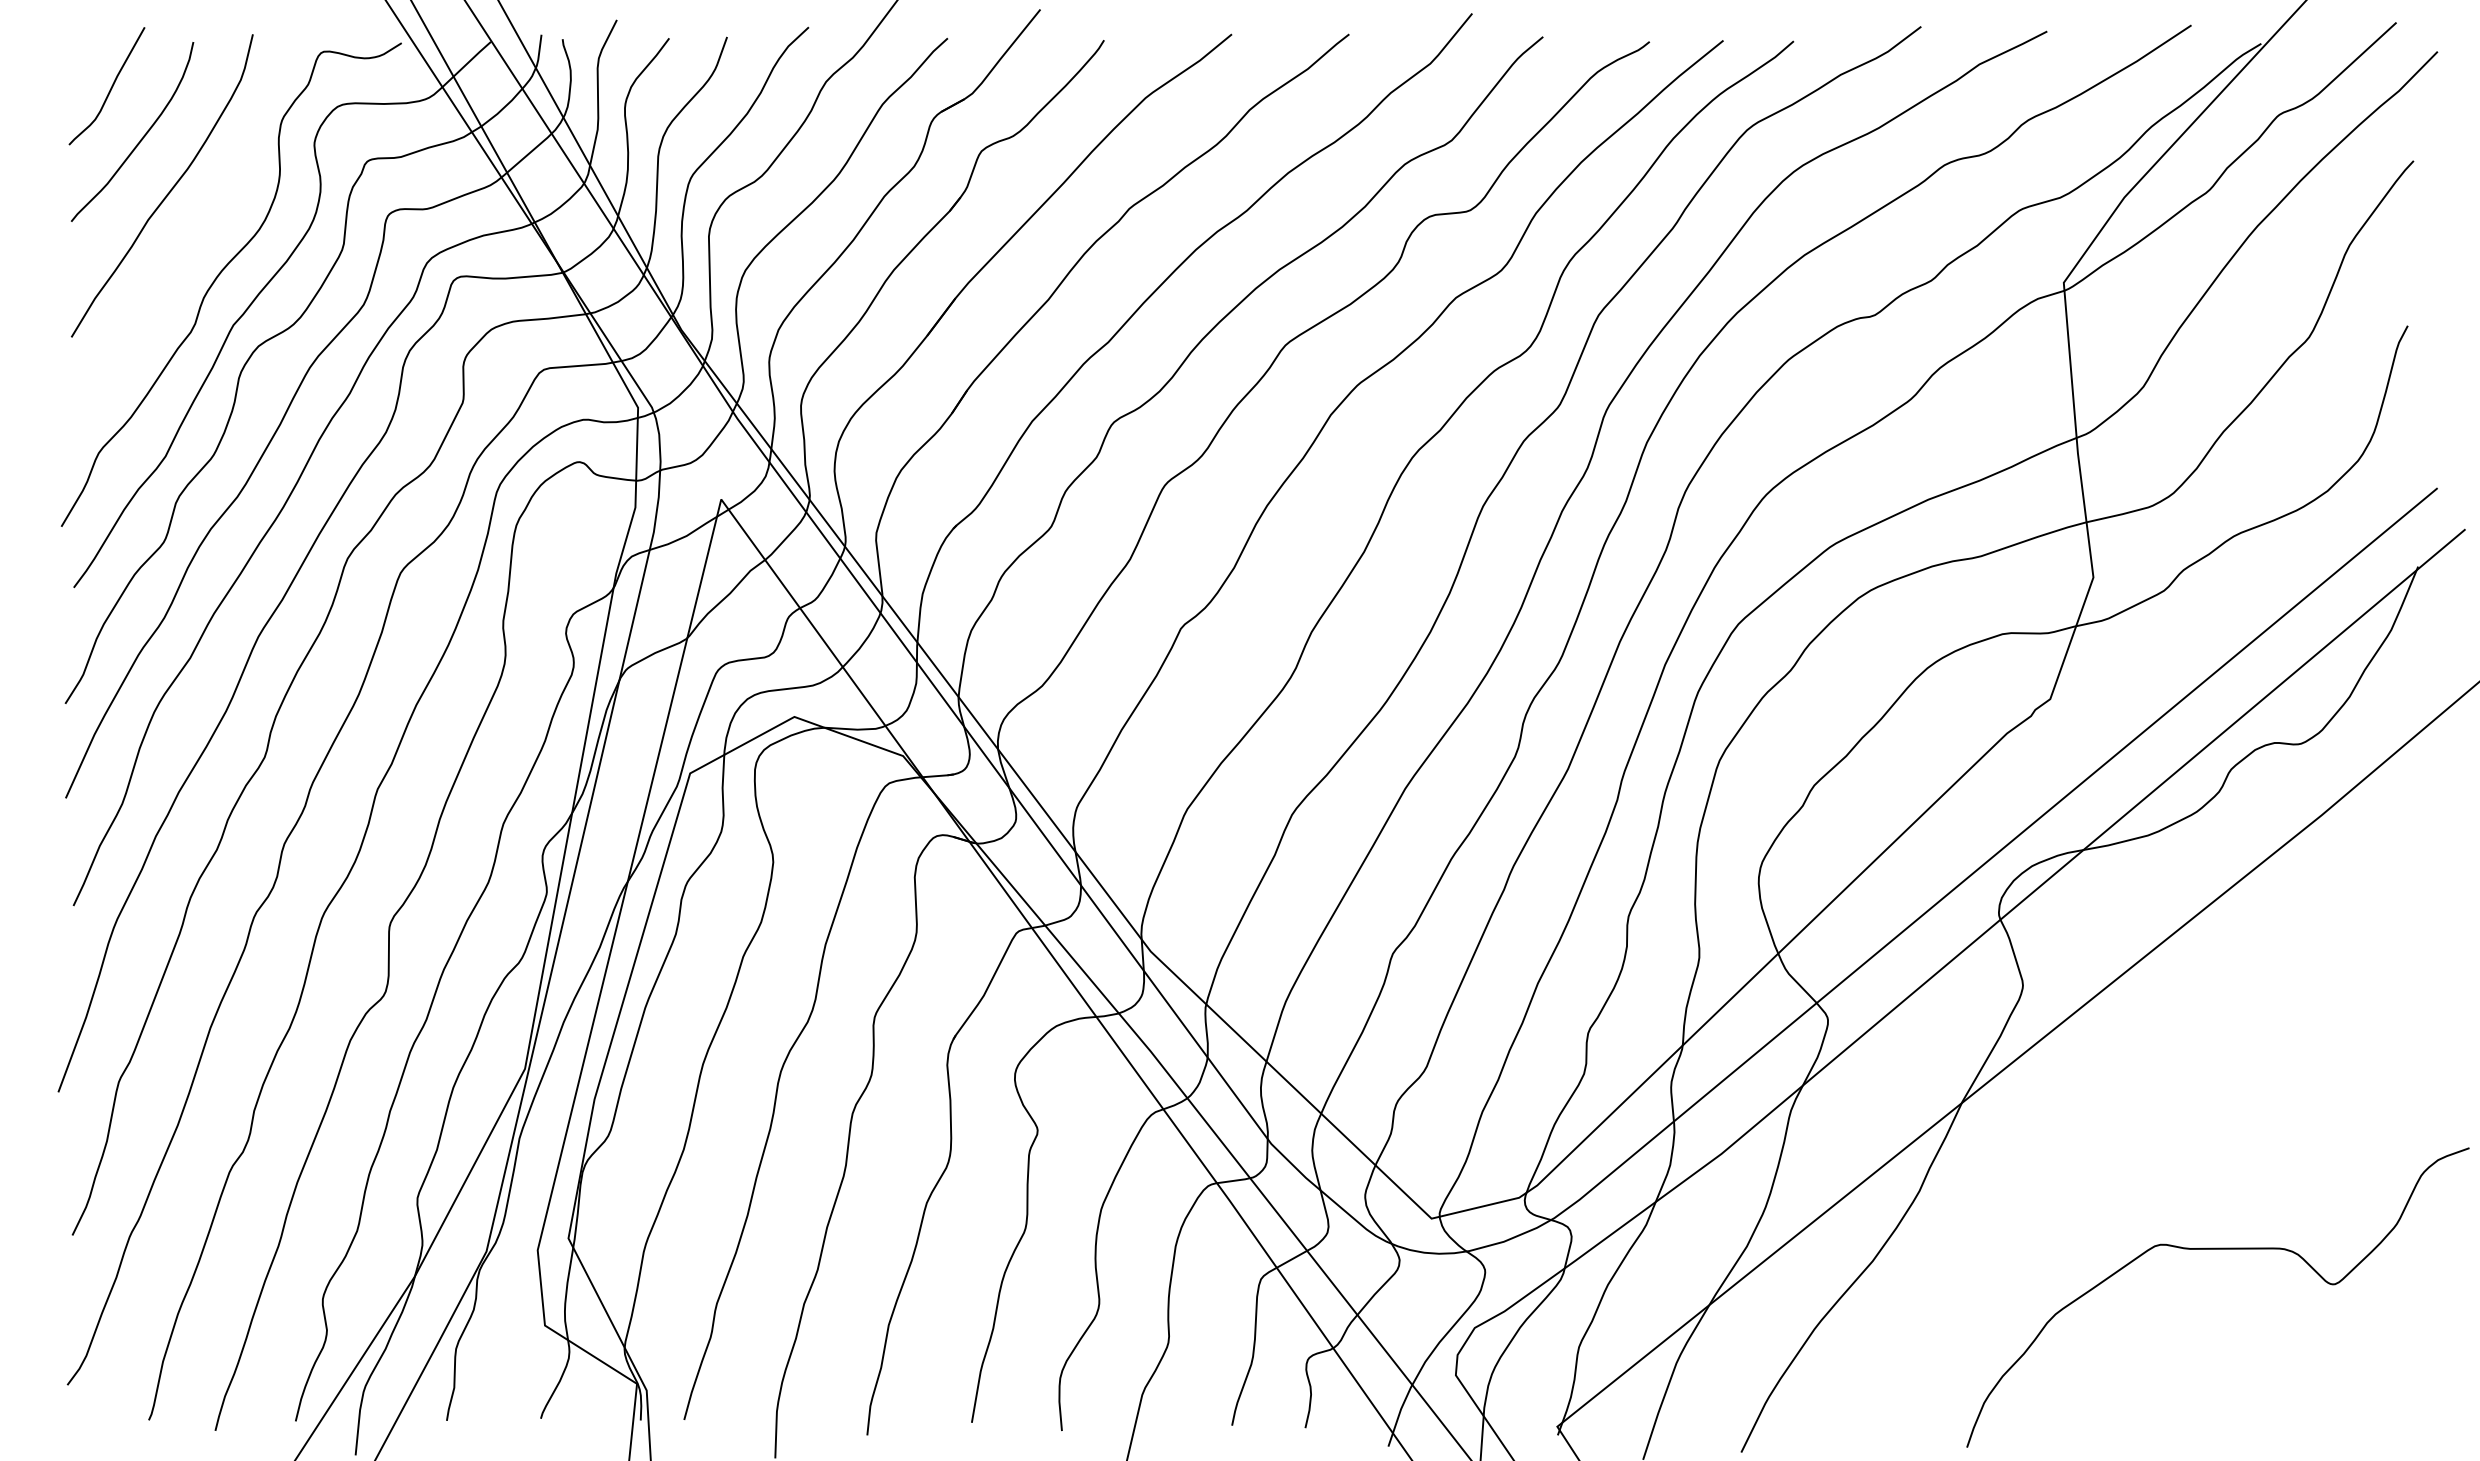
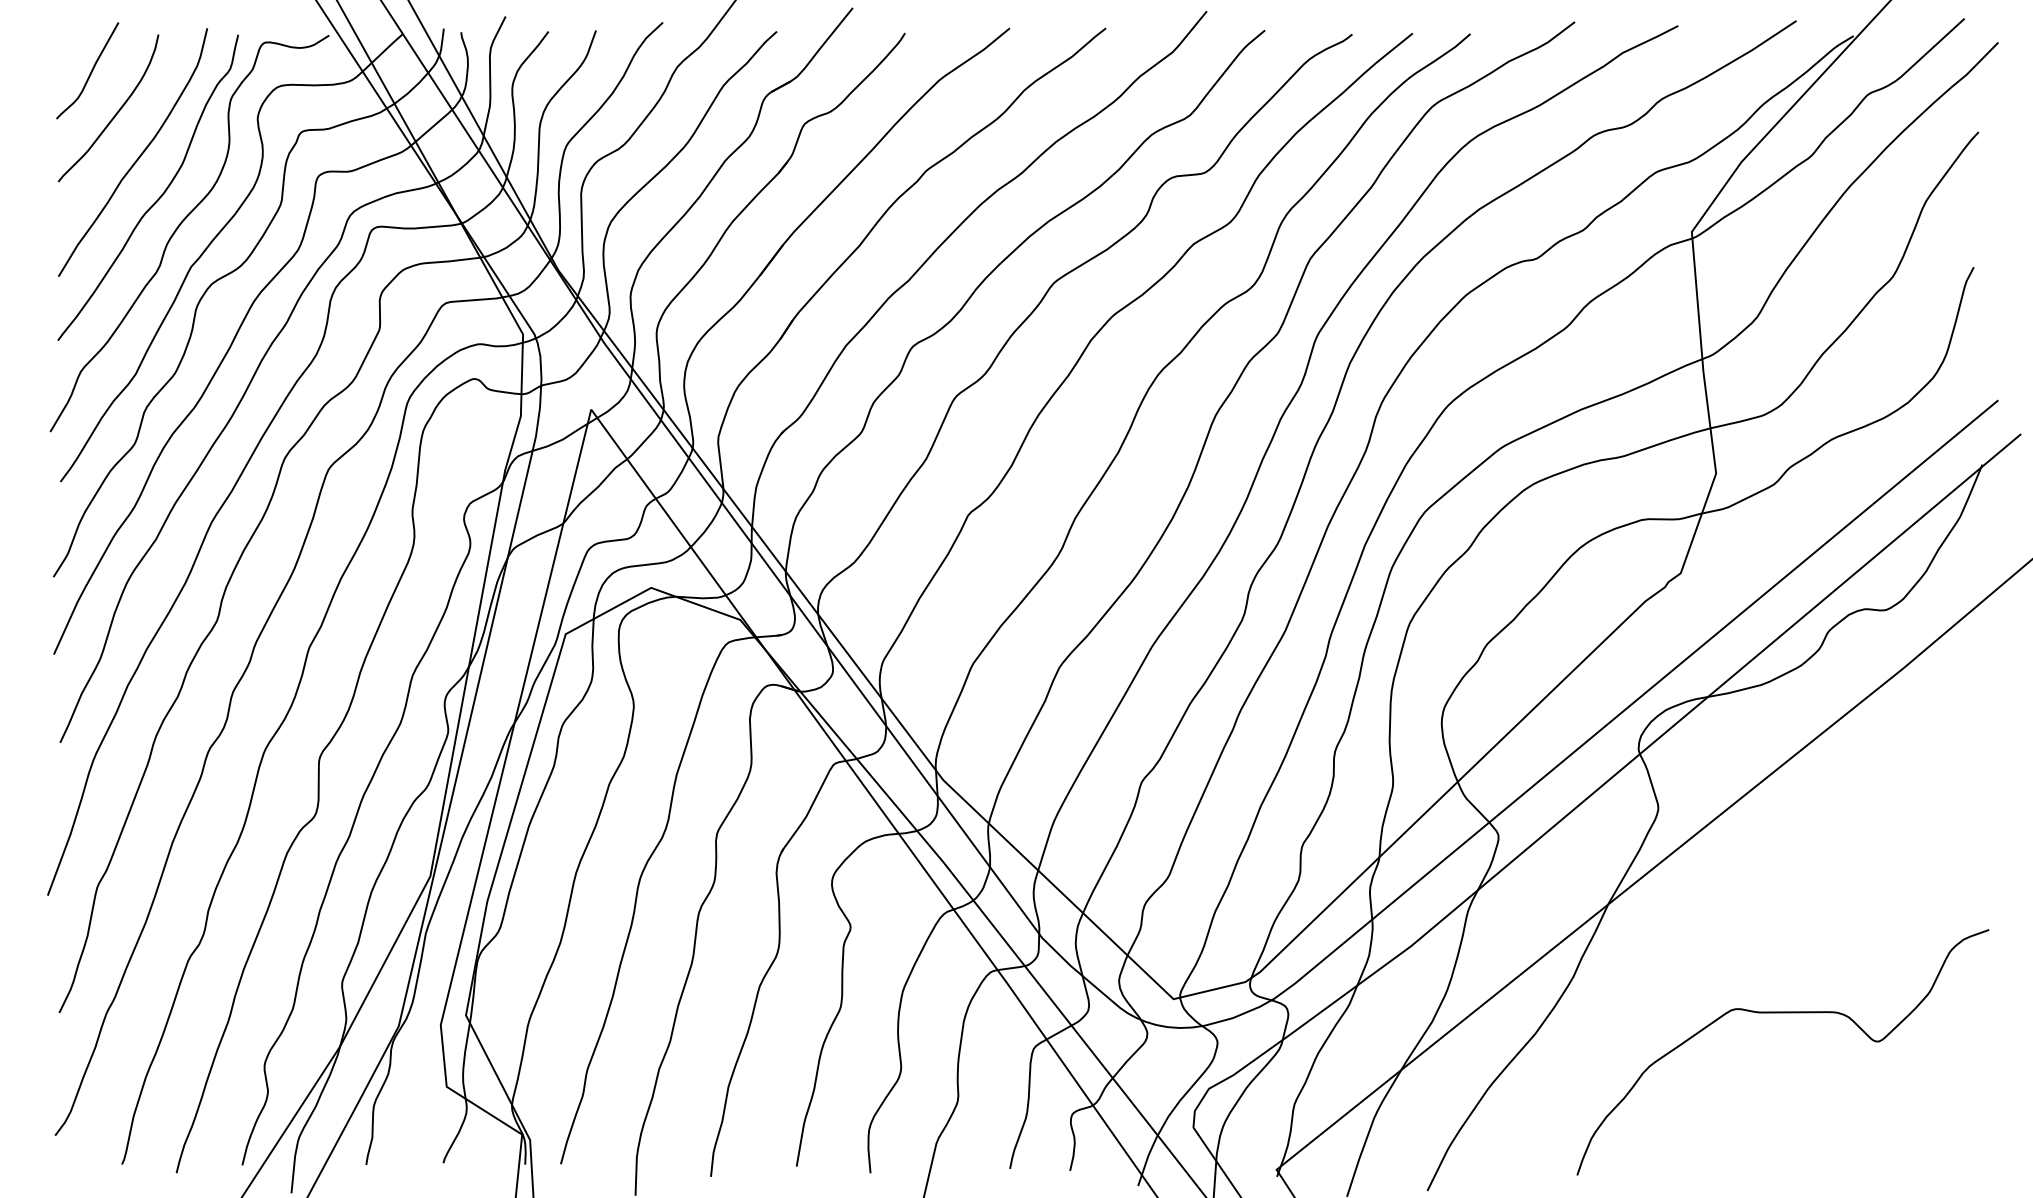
curve: (193, 241) -> (158, 198), added
curve: (2217, 1249) -> (1782, 1012), moved

